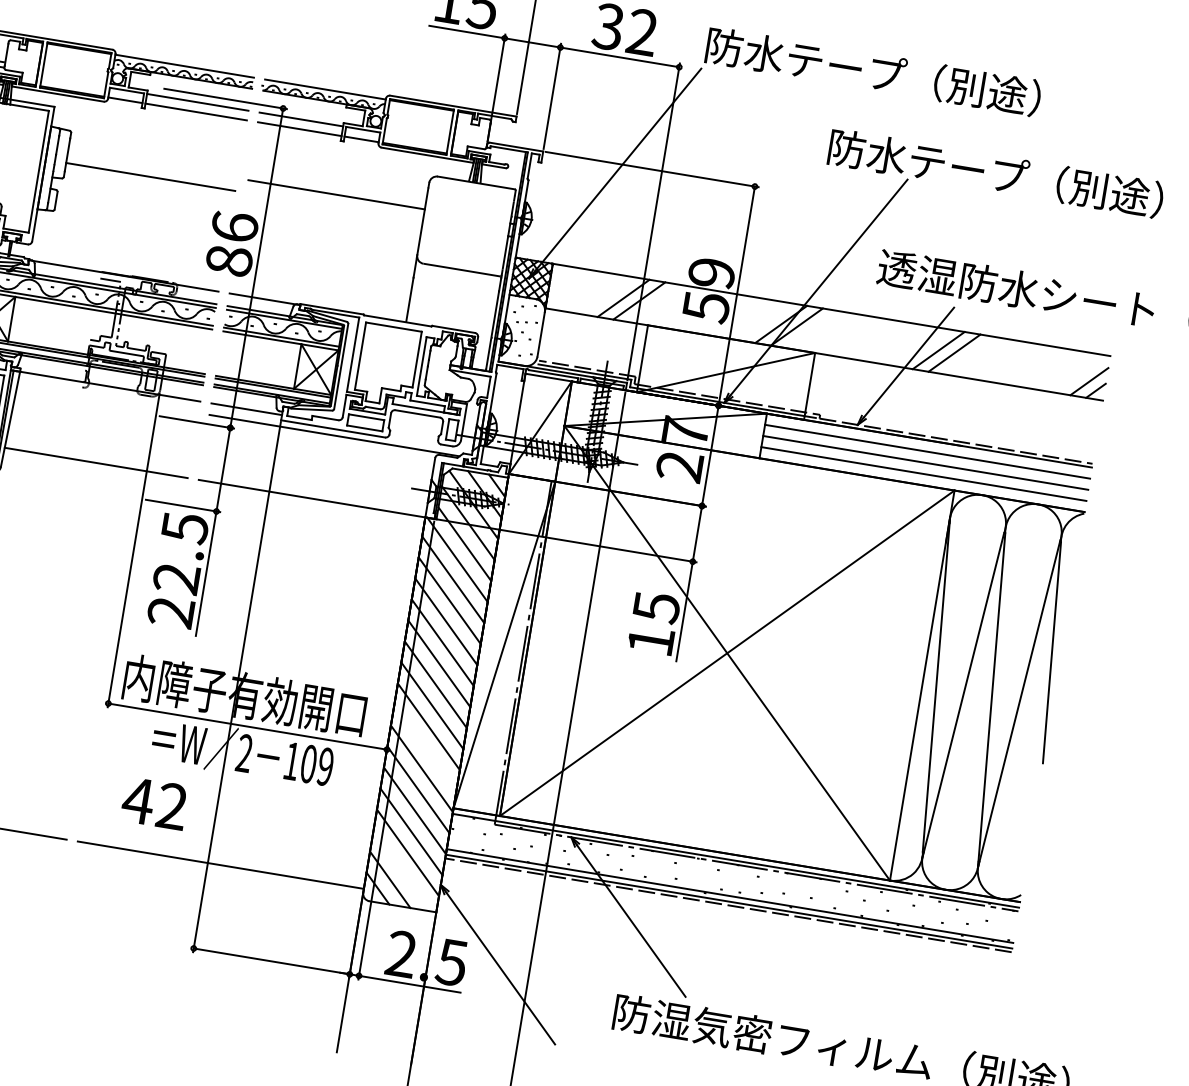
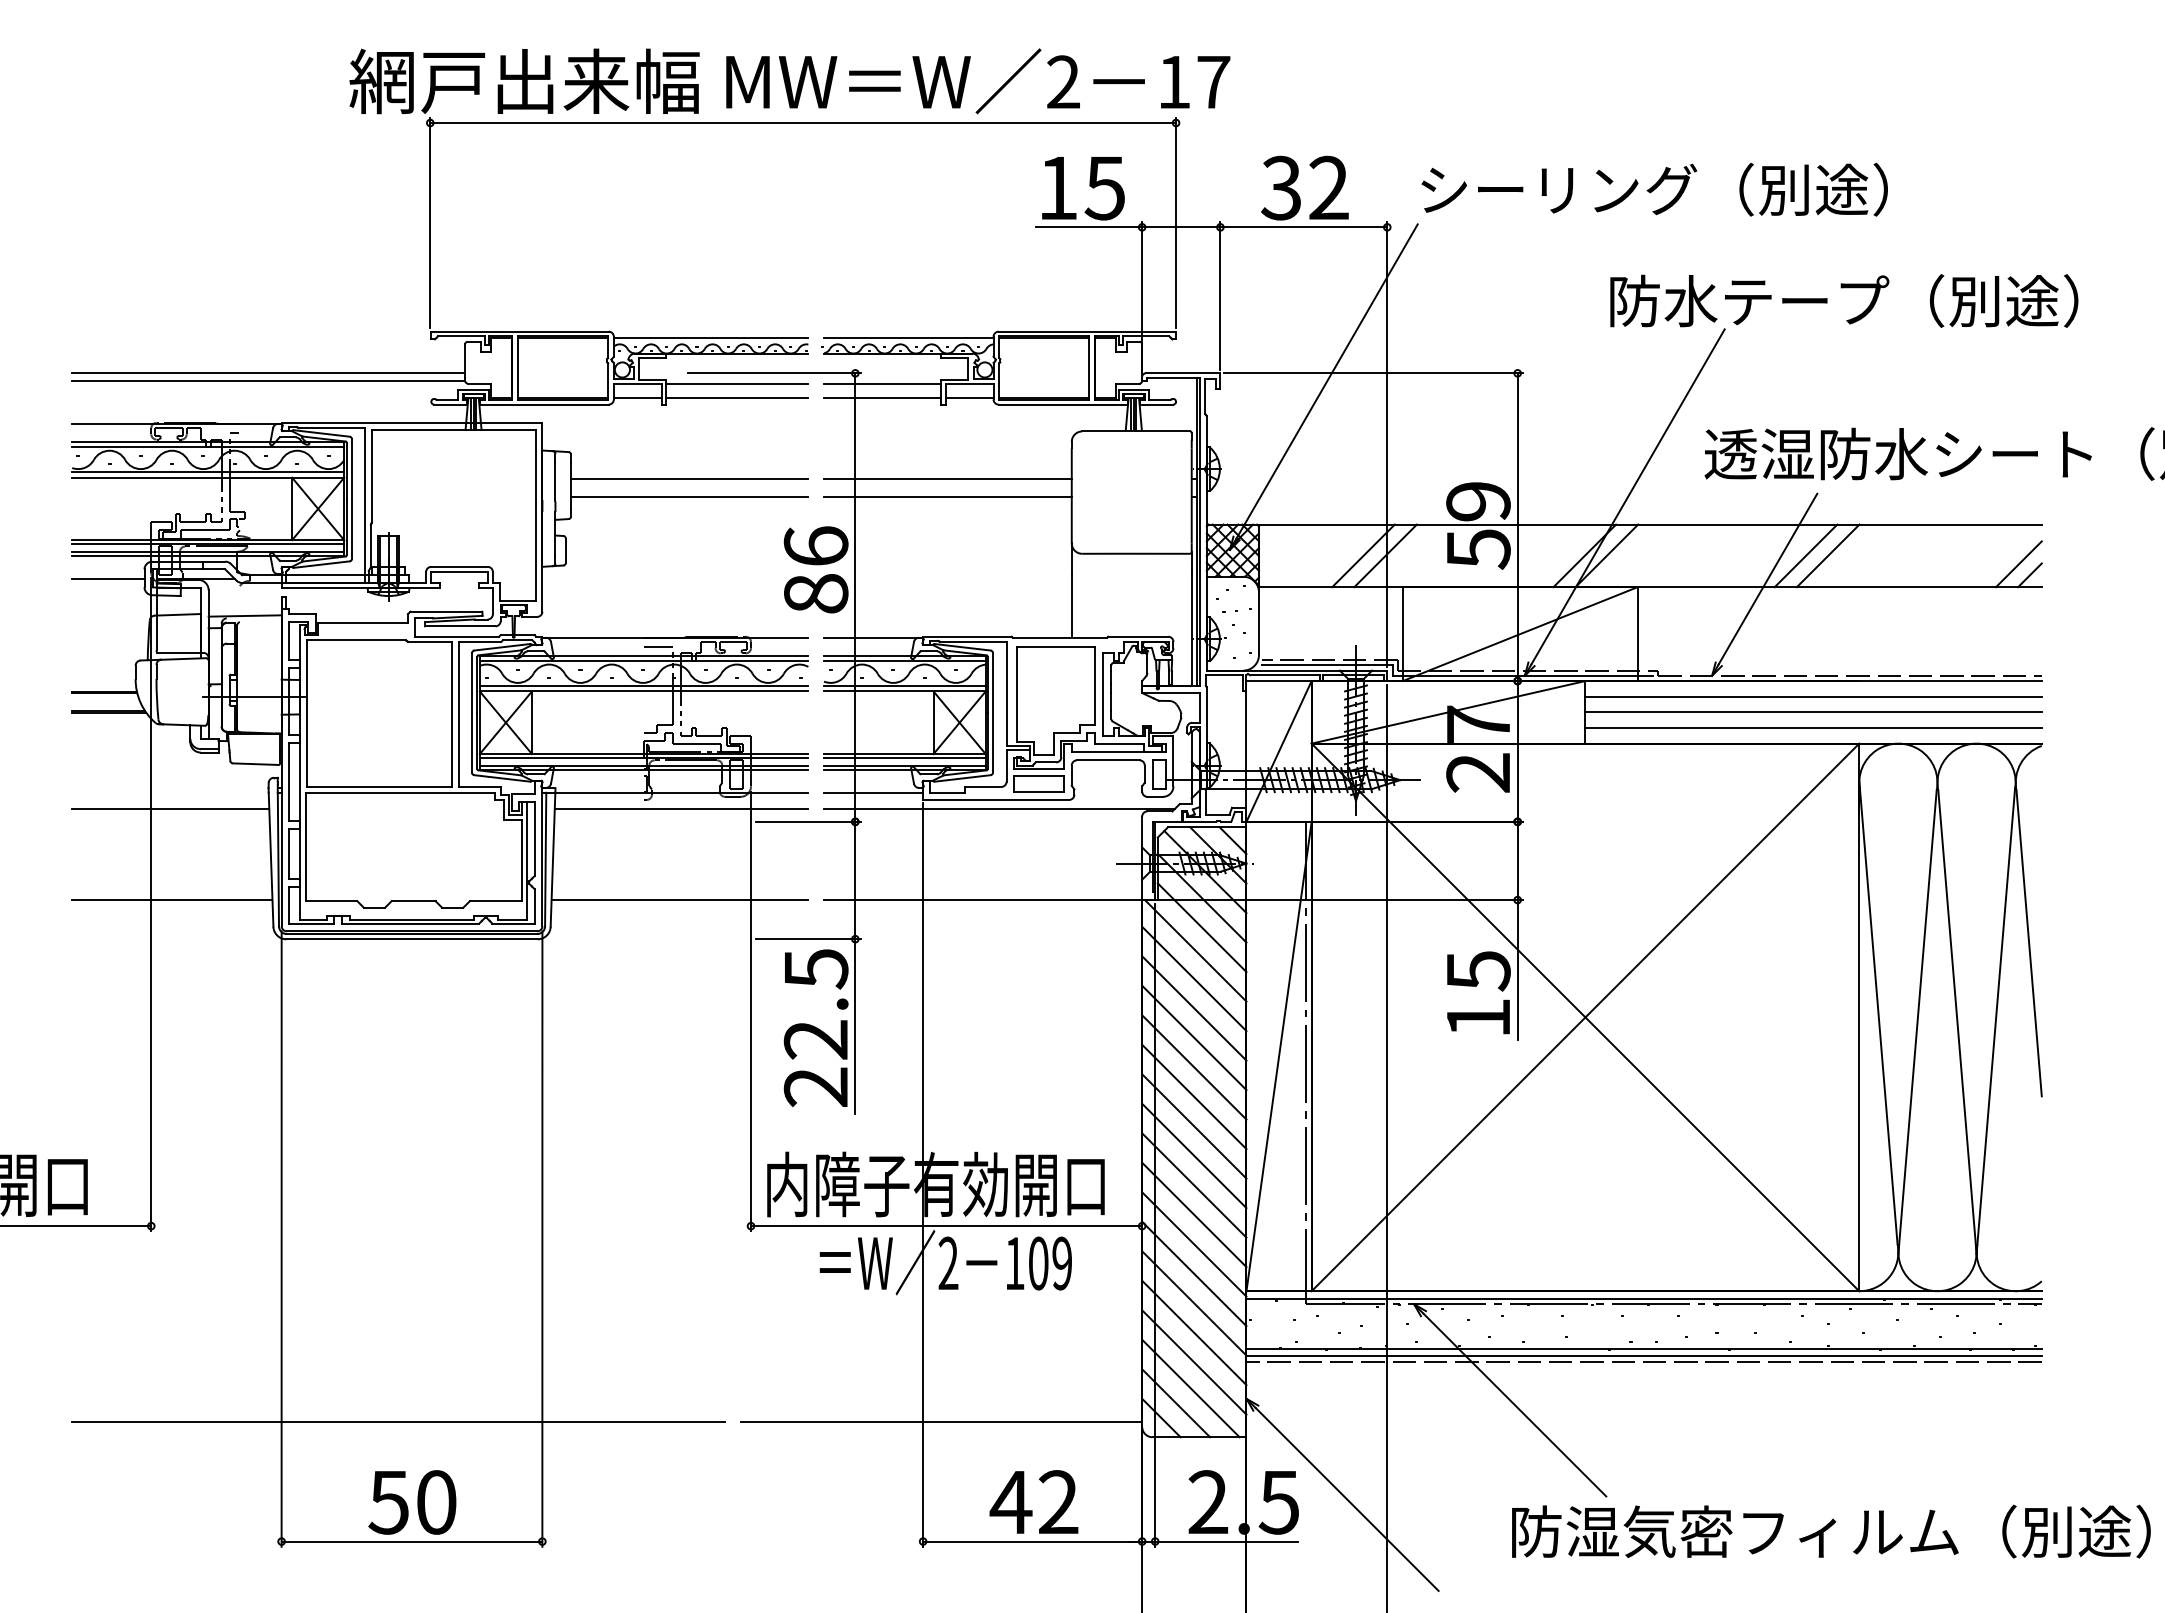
text: (806, 60) -> (1559, 189), 防水テープ（別途） -> シーリング（別途）
line: (152, 164) -> (689, 479), added
line: (334, 207) -> (947, 496), added
line: (108, 397) -> (681, 808), added
line: (425, 747) -> (1194, 1214), added
text: (154, 802) -> (1033, 1501), moved
line: (402, 870) -> (1190, 1388), added

